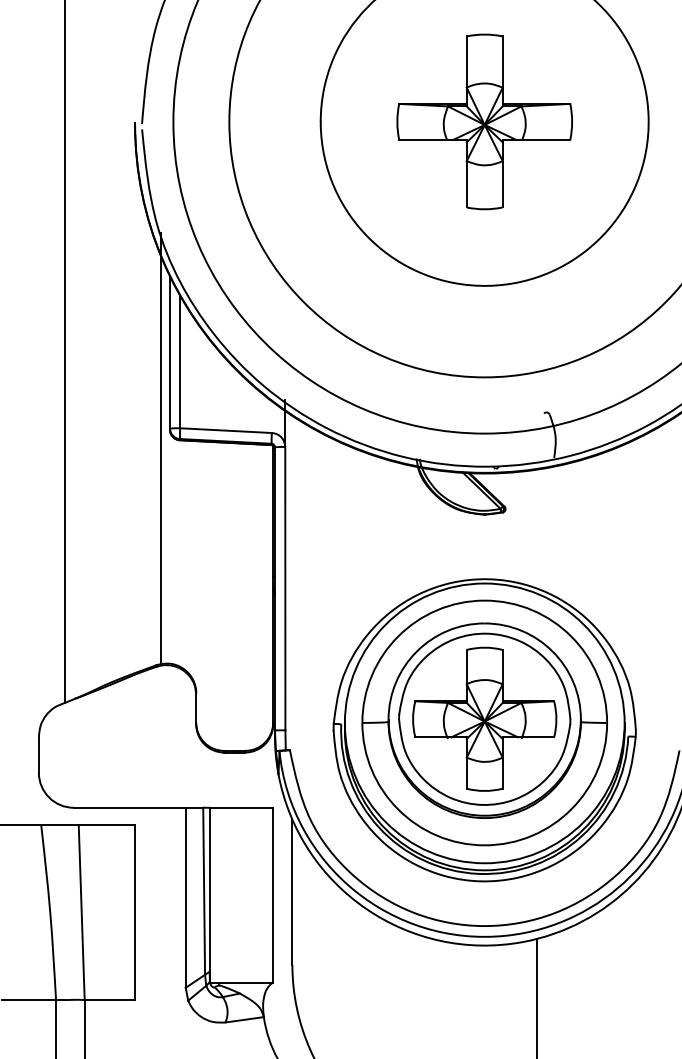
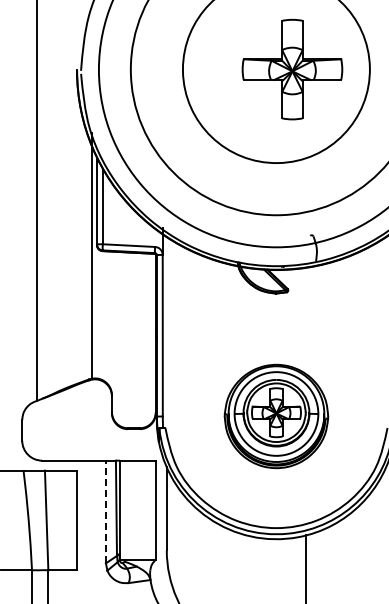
part: (484, 121) -> (292, 69), moved
part: (484, 730) -> (276, 416), size x0.6
line: (184, 896) -> (105, 511), solid -> dashed

